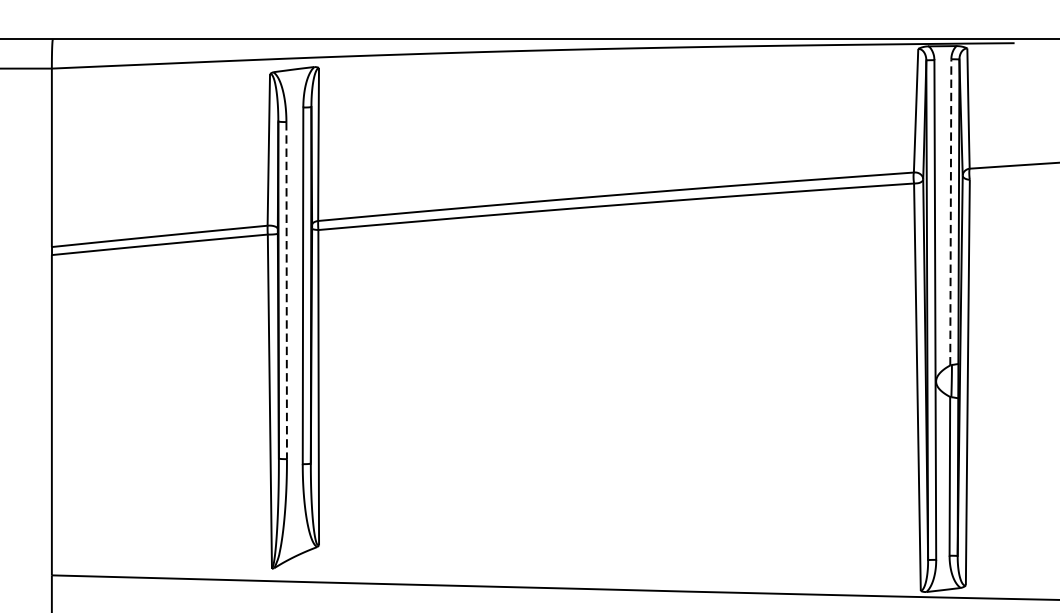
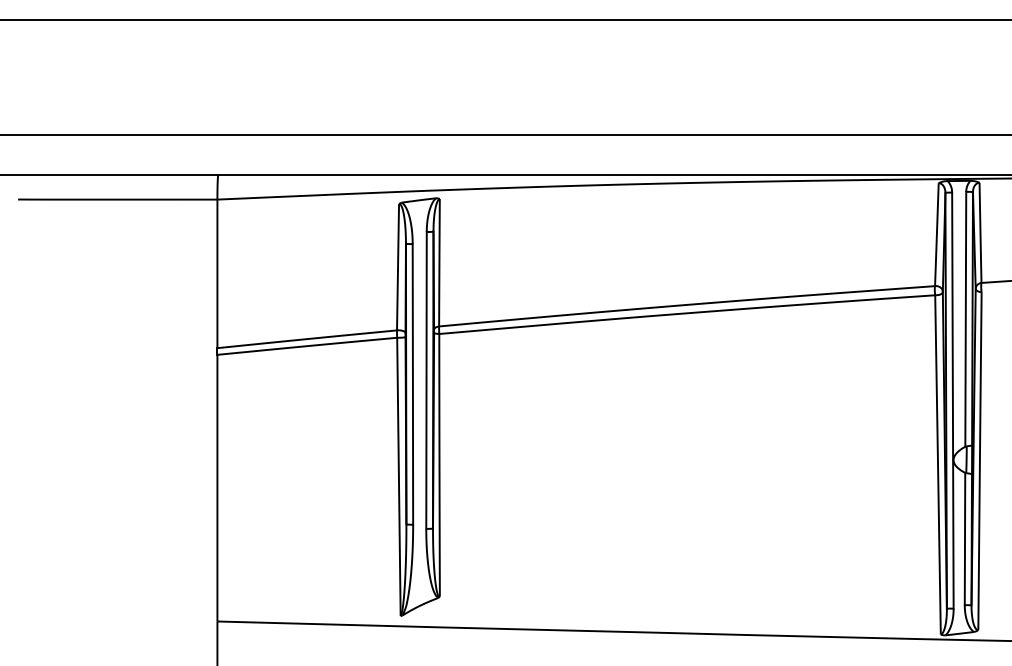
line: (950, 211) -> (965, 318), dashed -> solid
line: (286, 290) -> (412, 384), dashed -> solid

